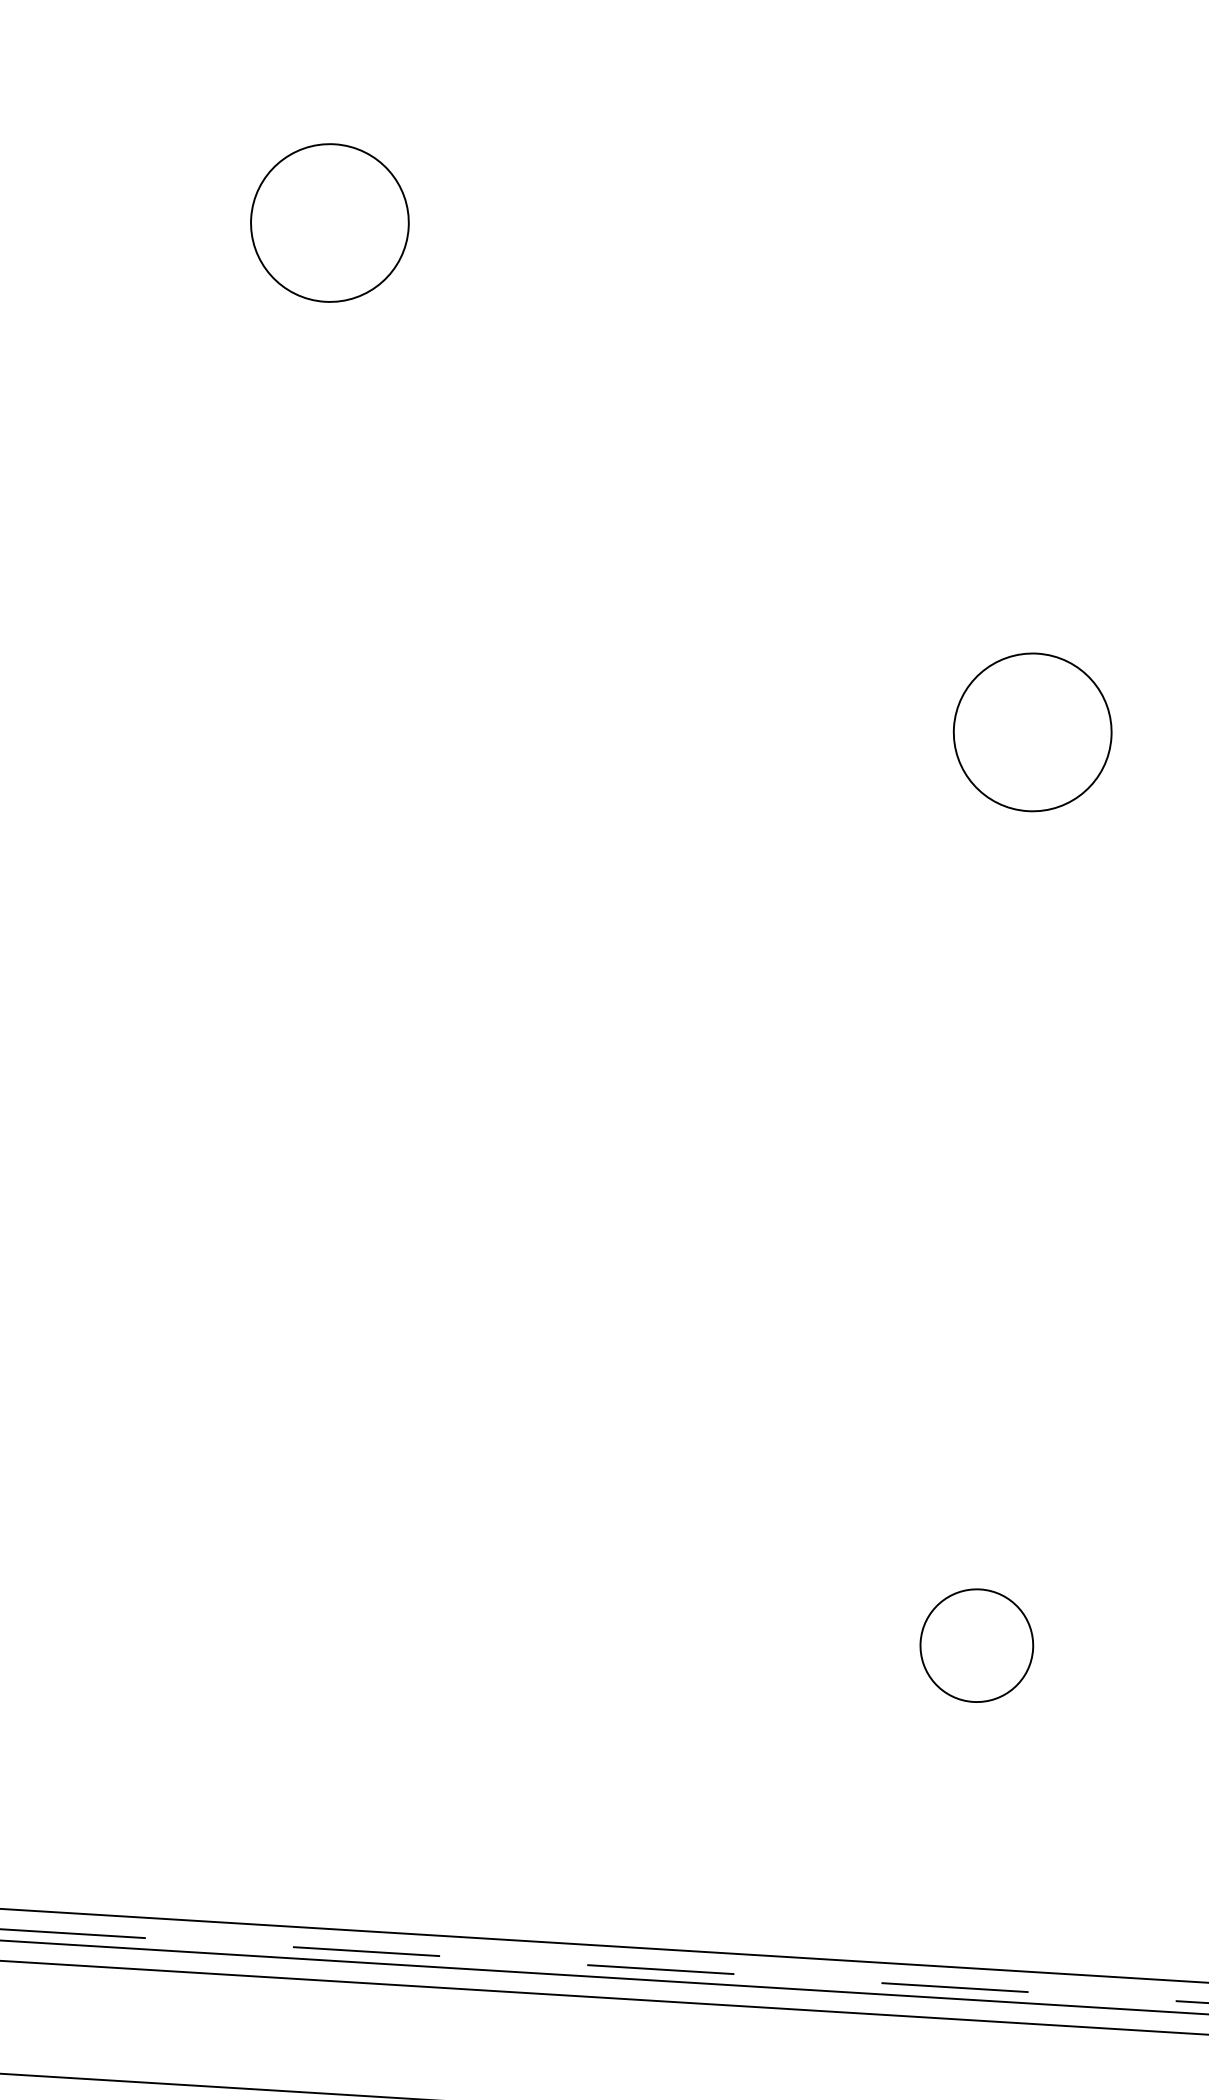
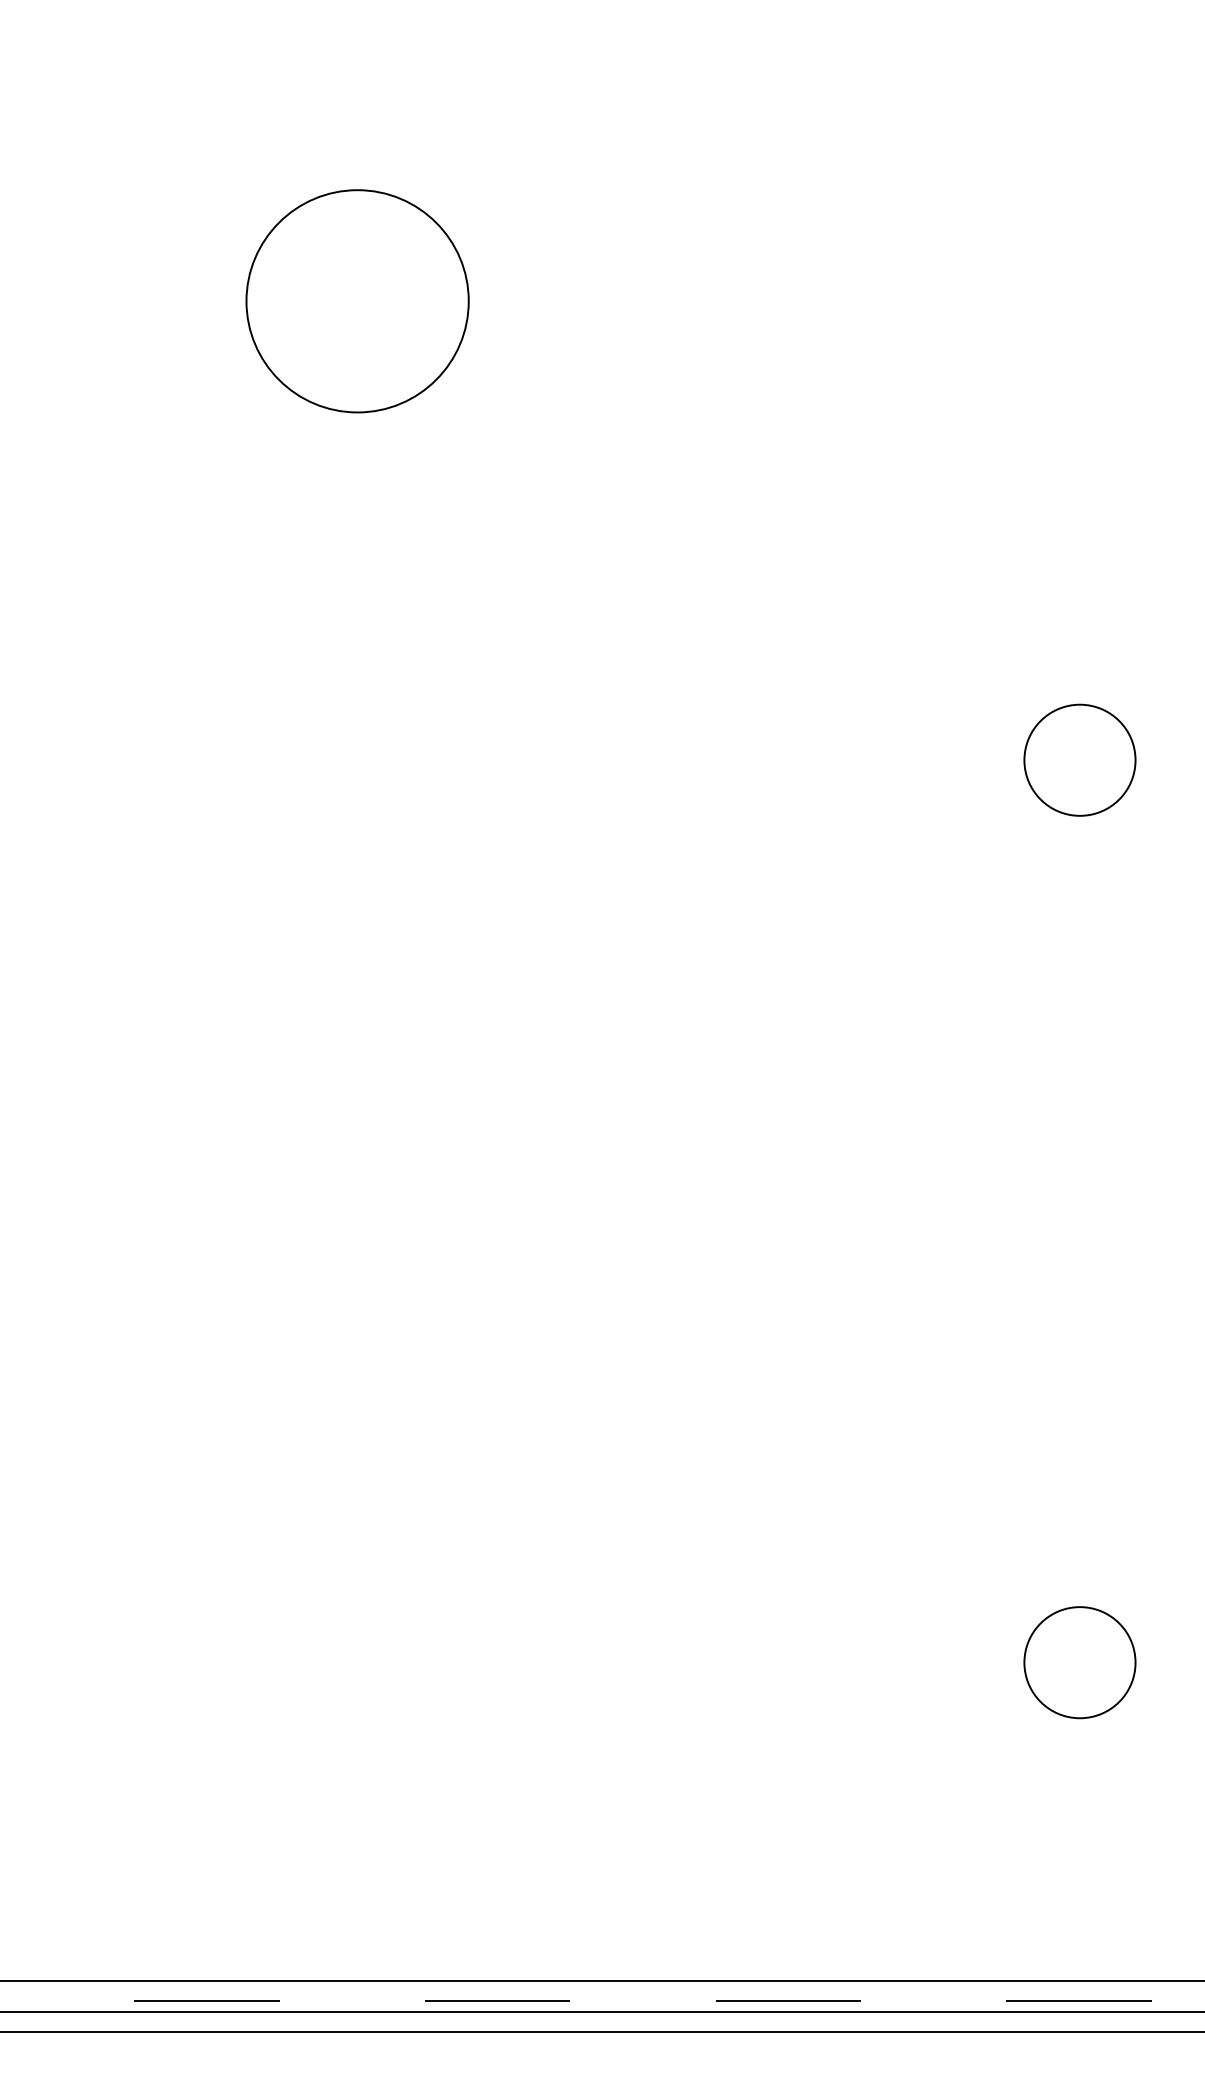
circle: (329, 223) -> (357, 301), size x1.43
circle: (1032, 731) -> (1079, 759), size x0.71

